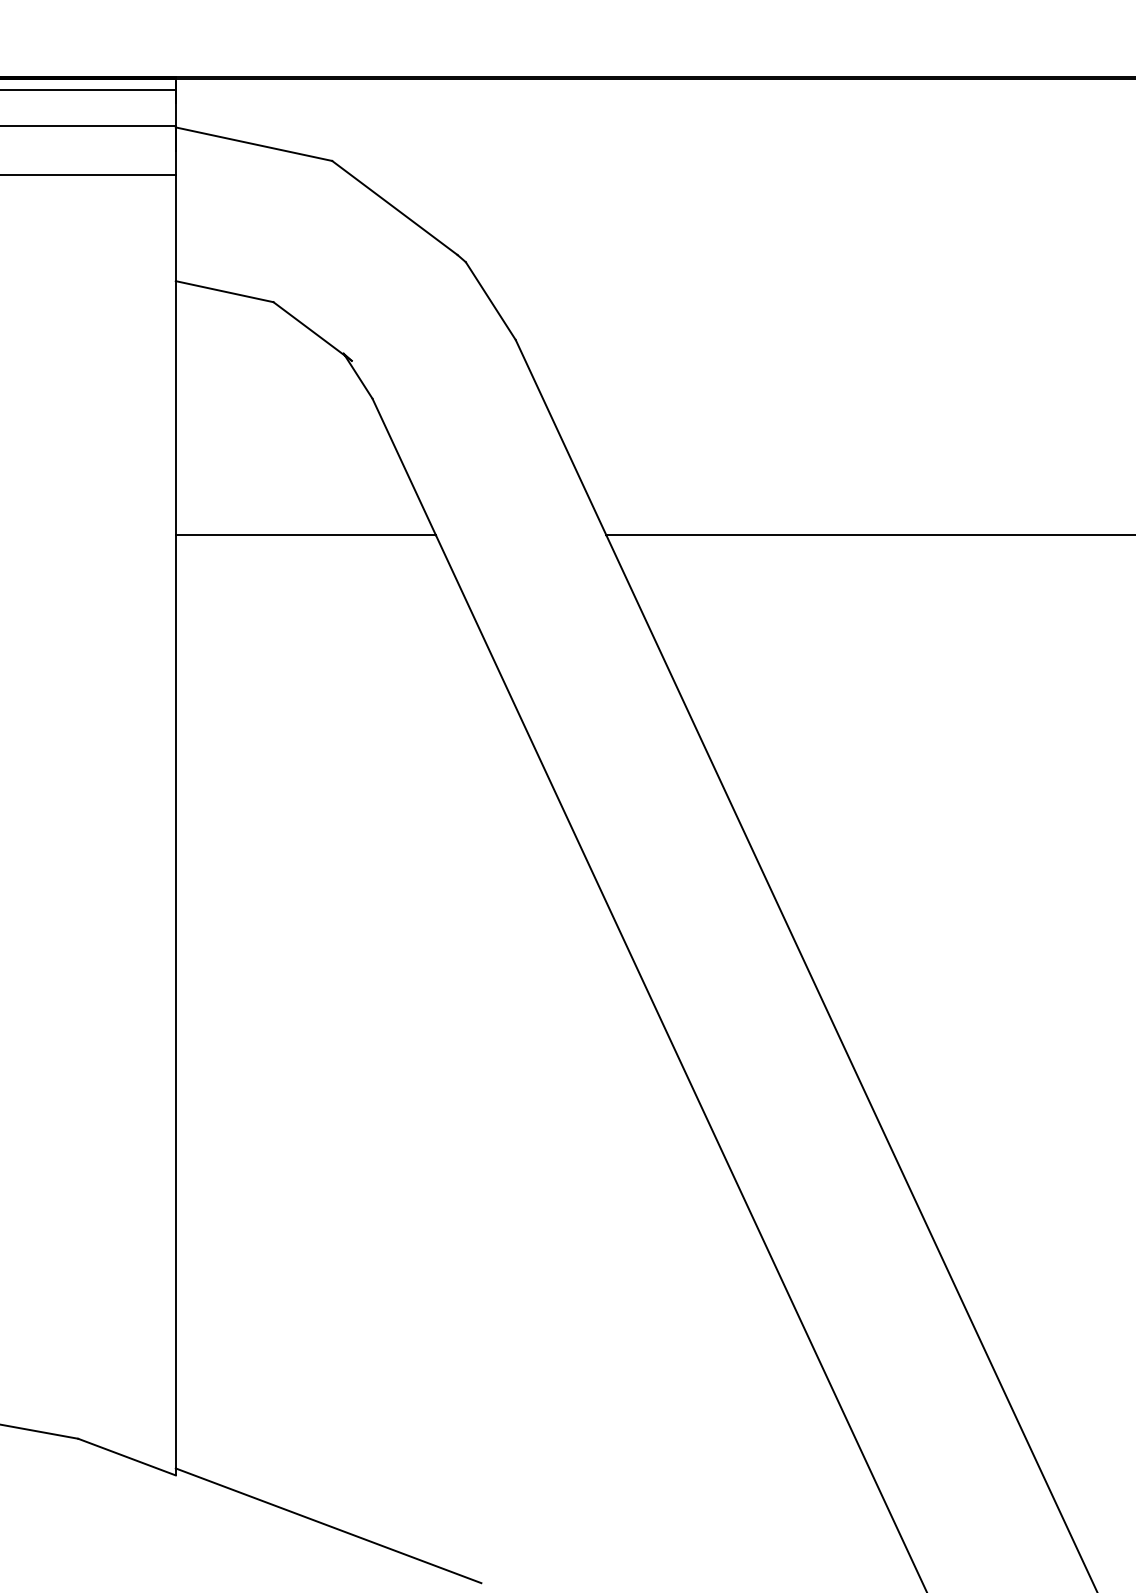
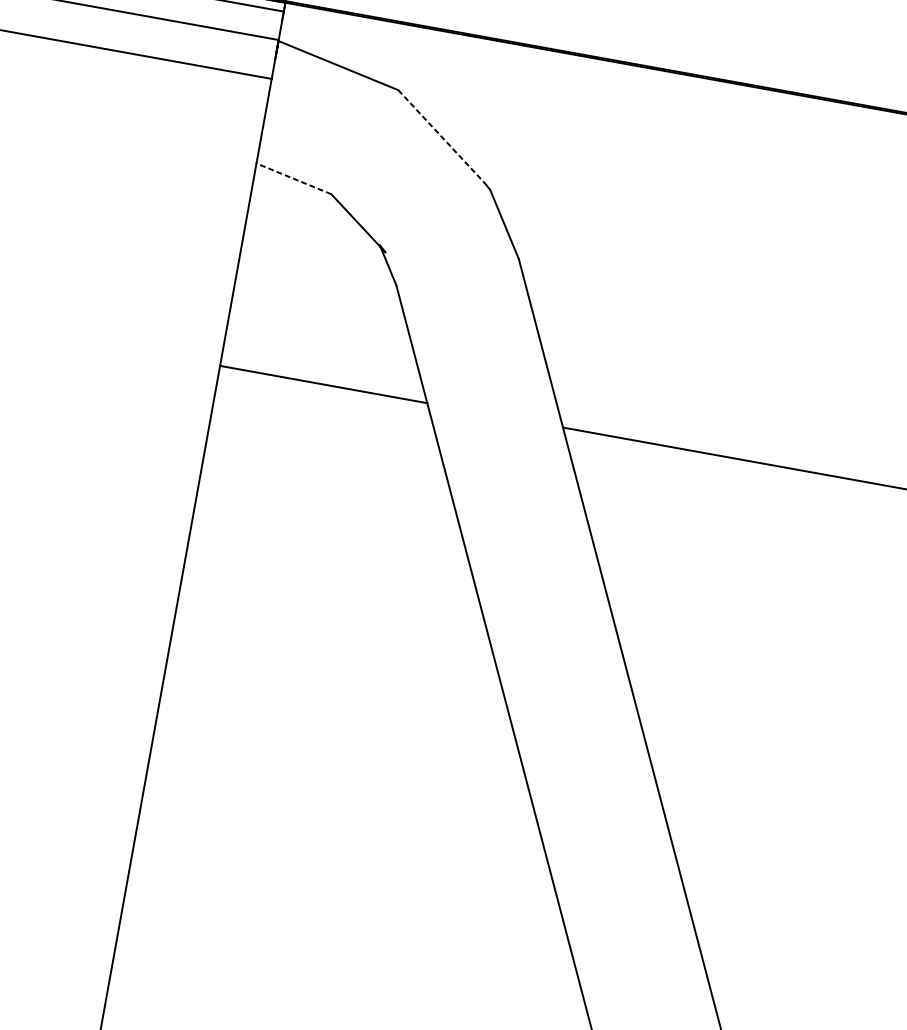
line: (395, 208) -> (441, 137), solid -> dashed
line: (224, 291) -> (293, 178), solid -> dashed

